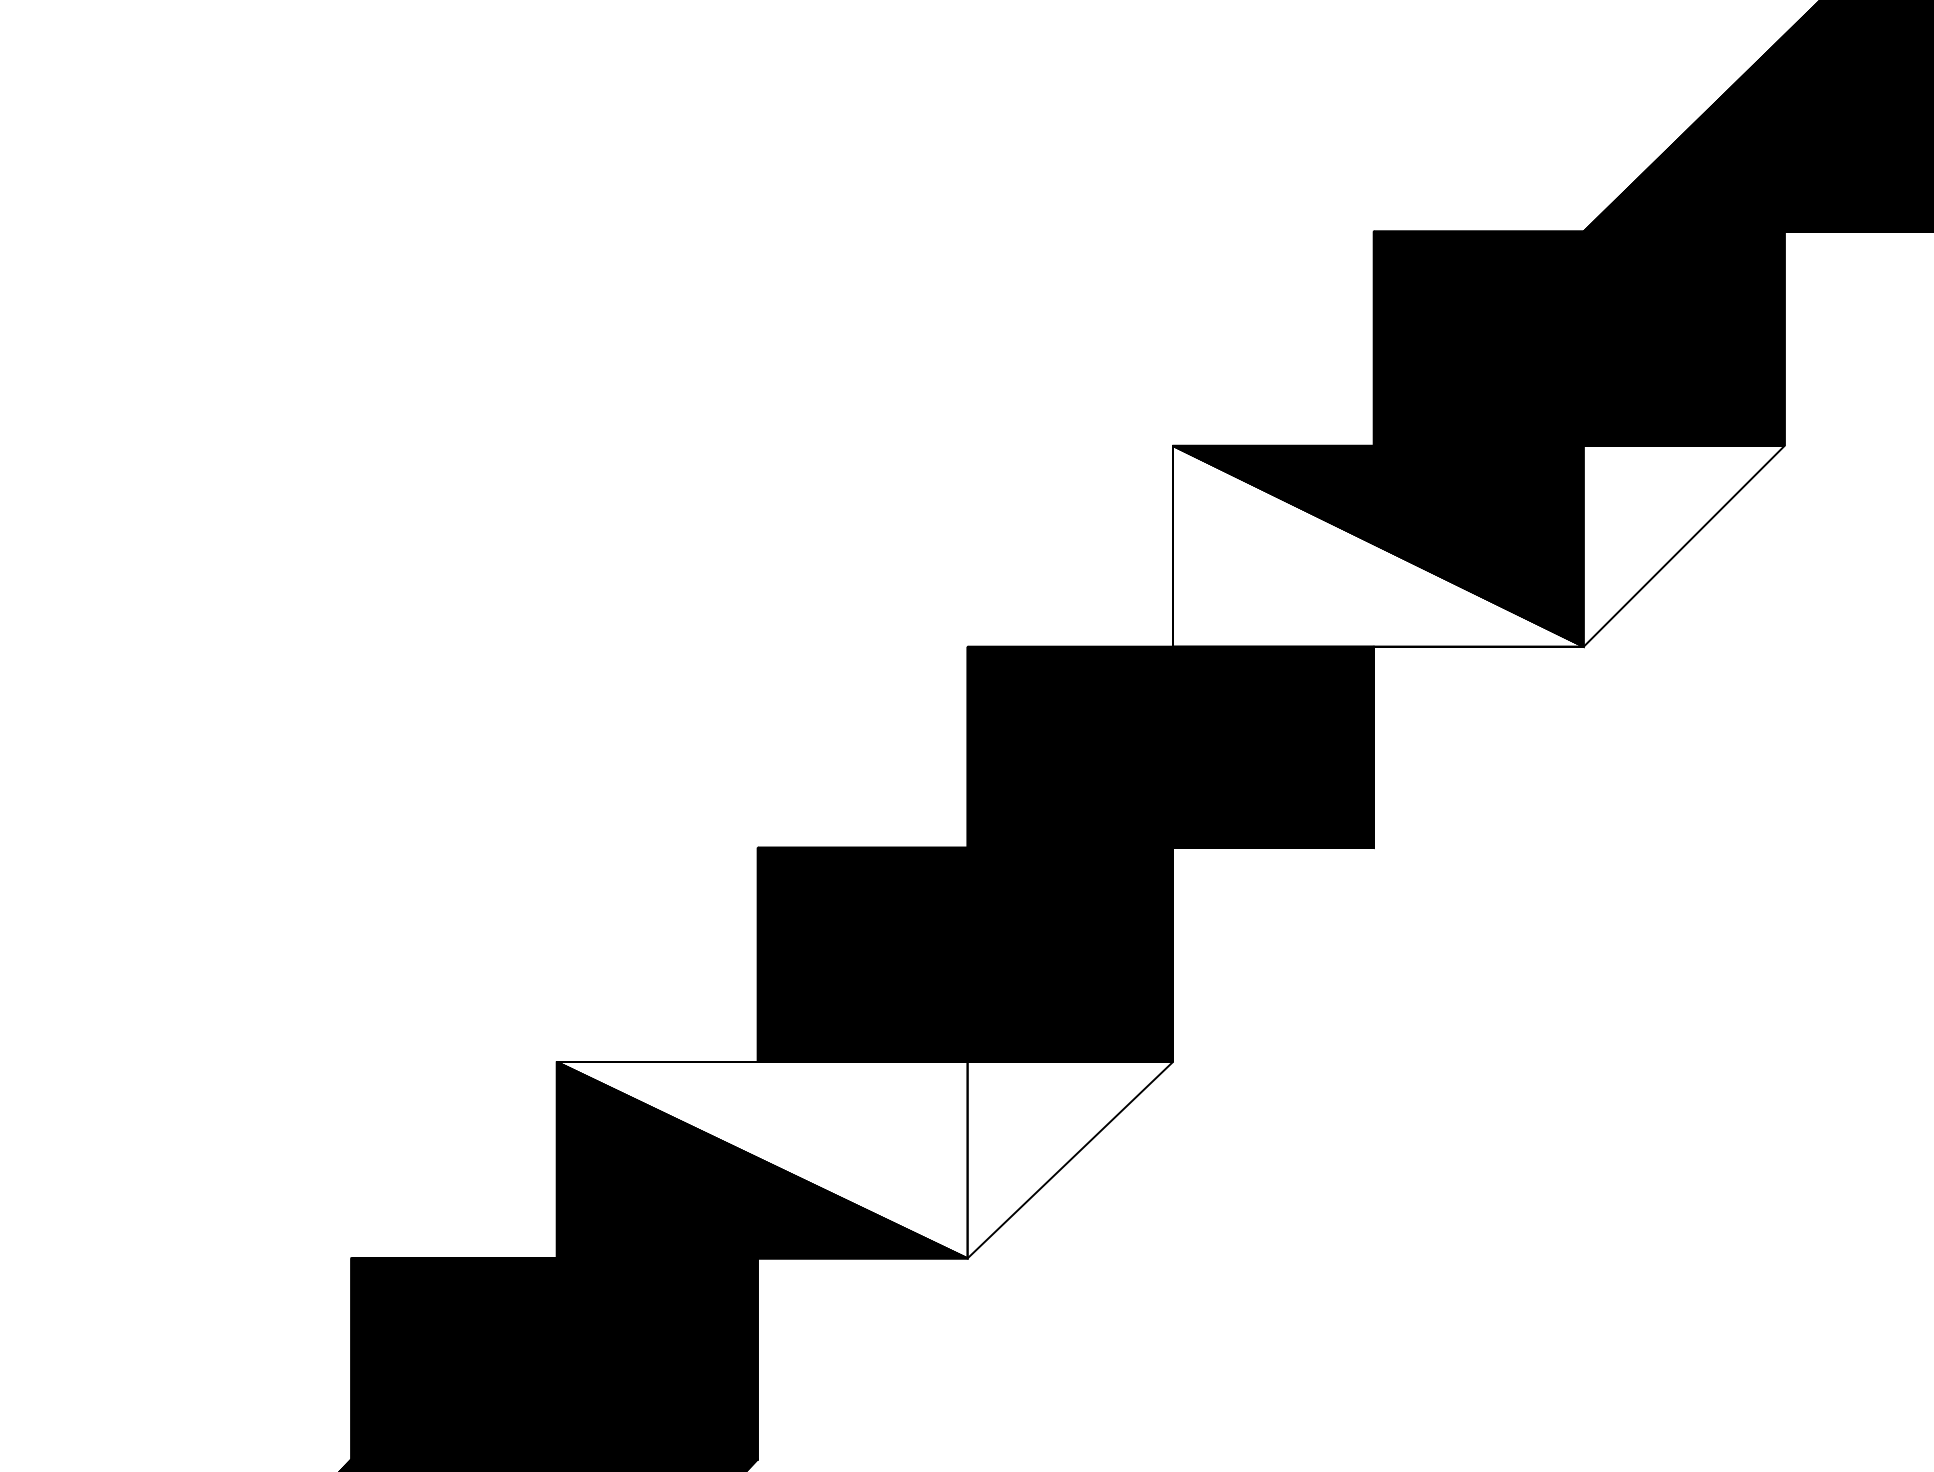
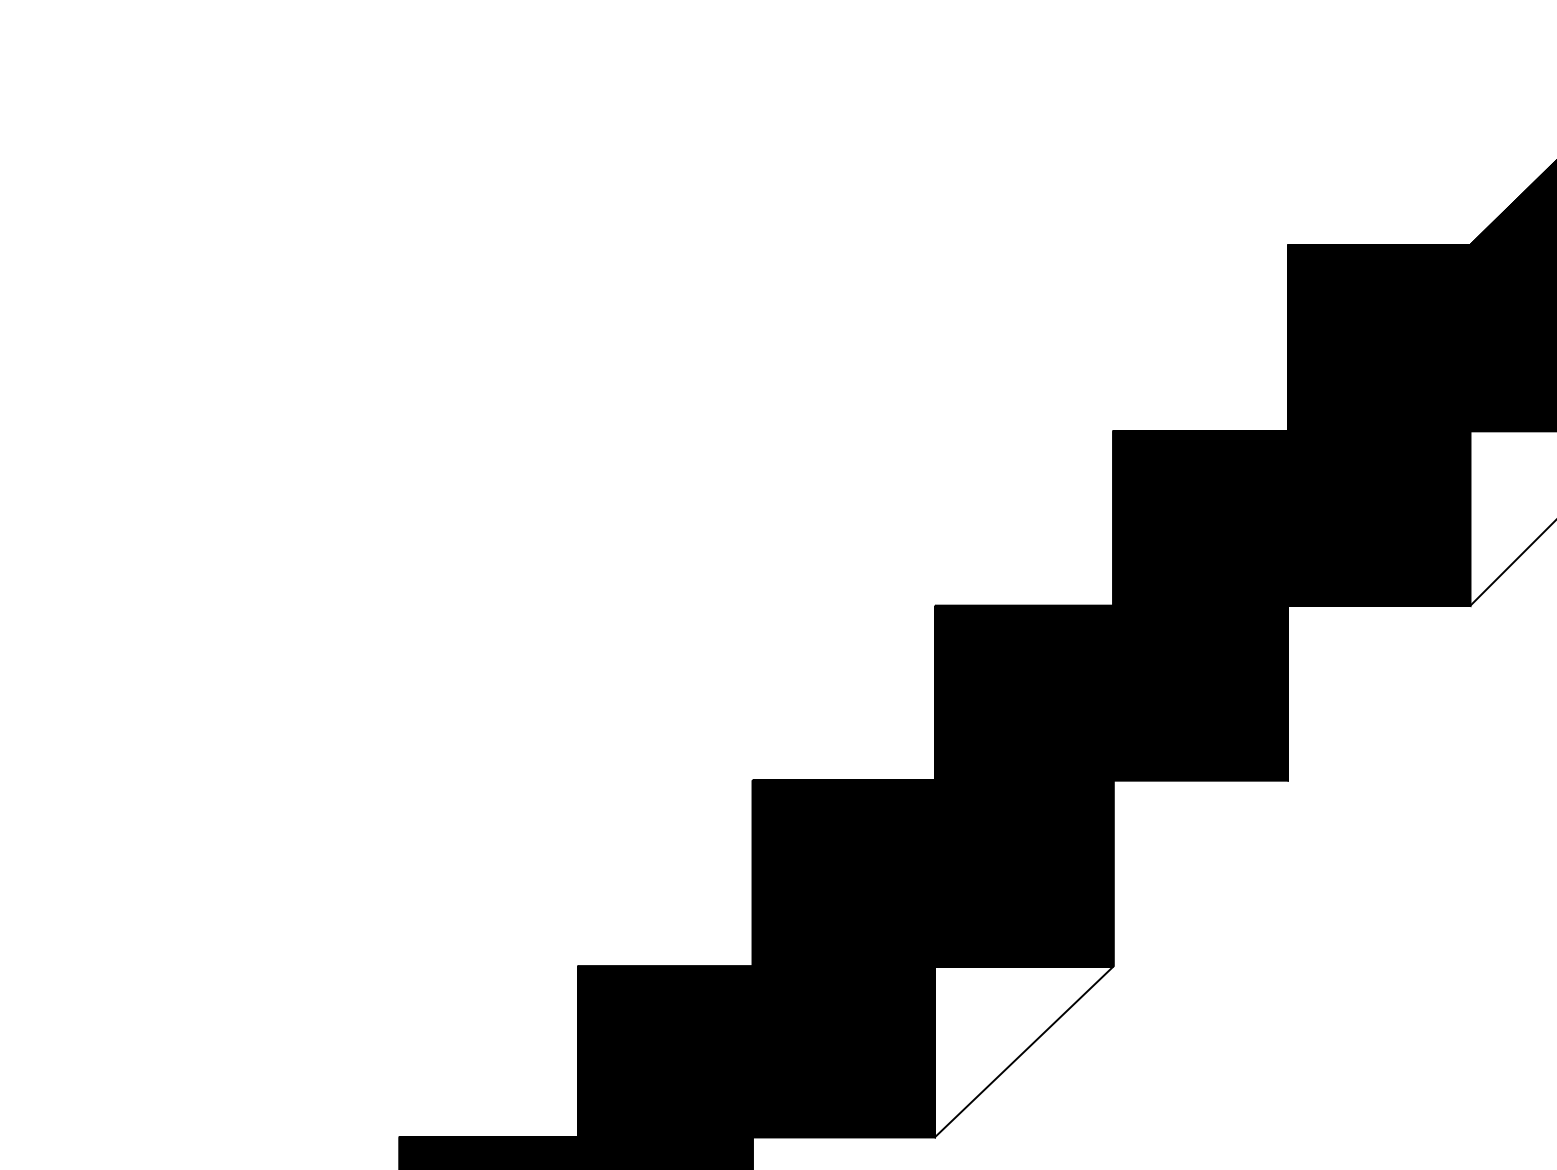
fill: (1377, 545) -> (1291, 517), added
fill: (761, 1159) -> (755, 1051), added

